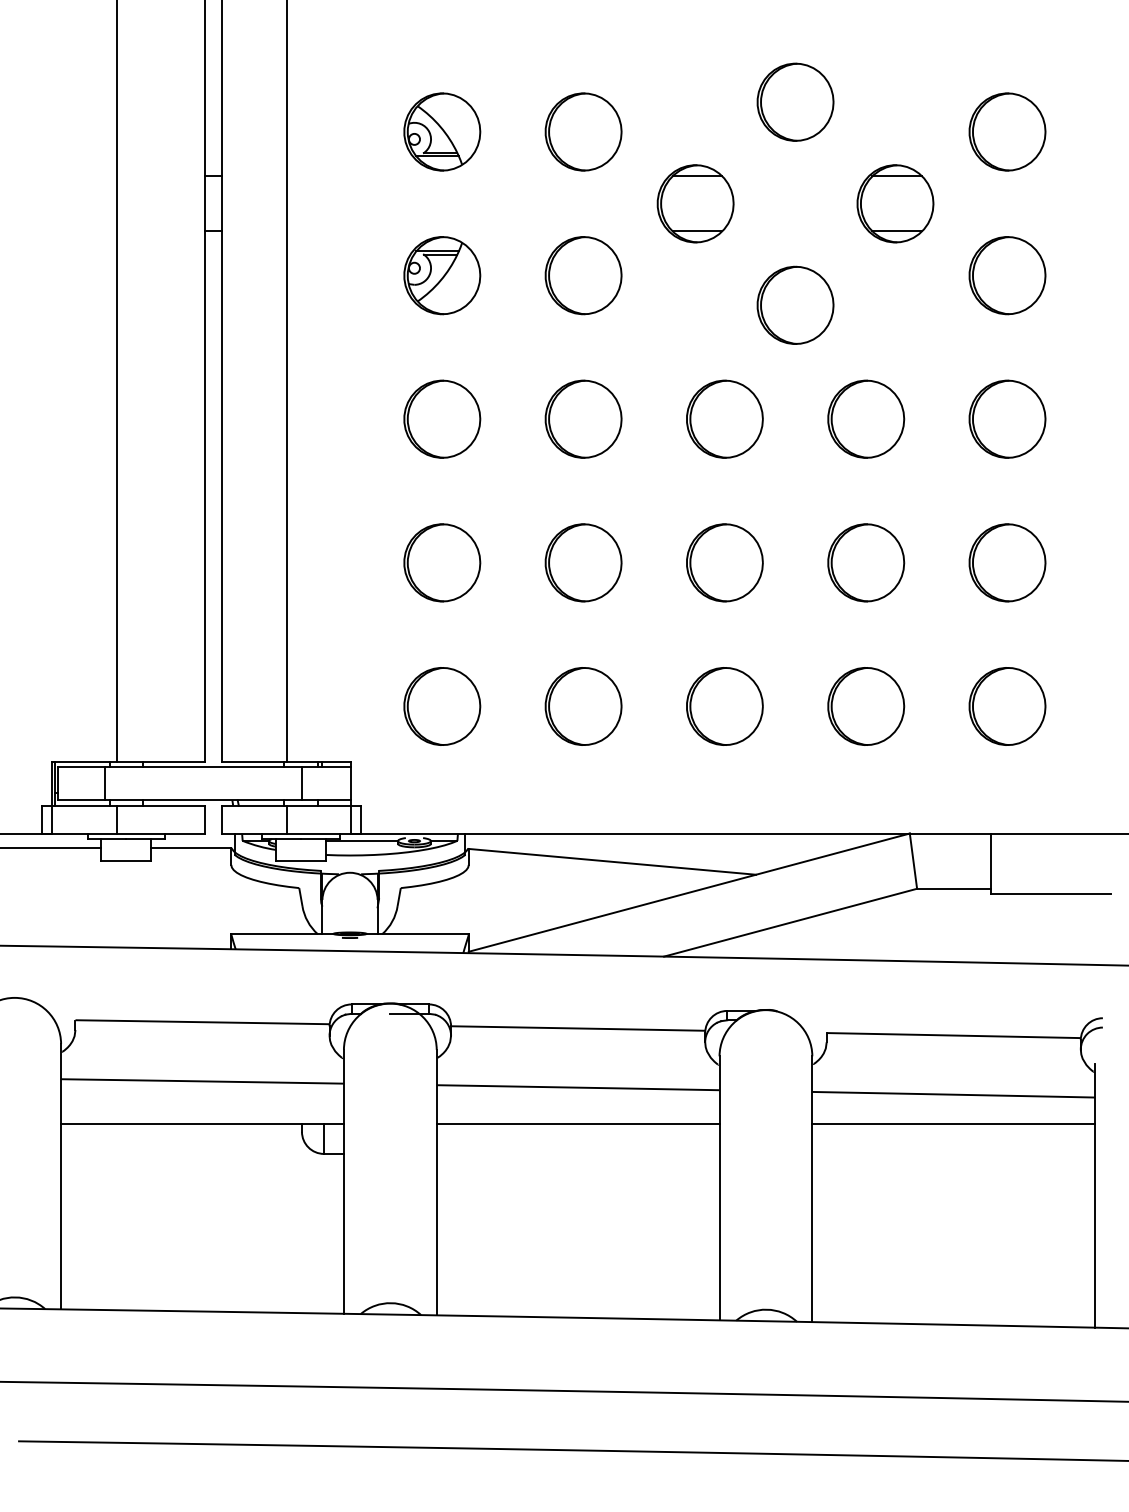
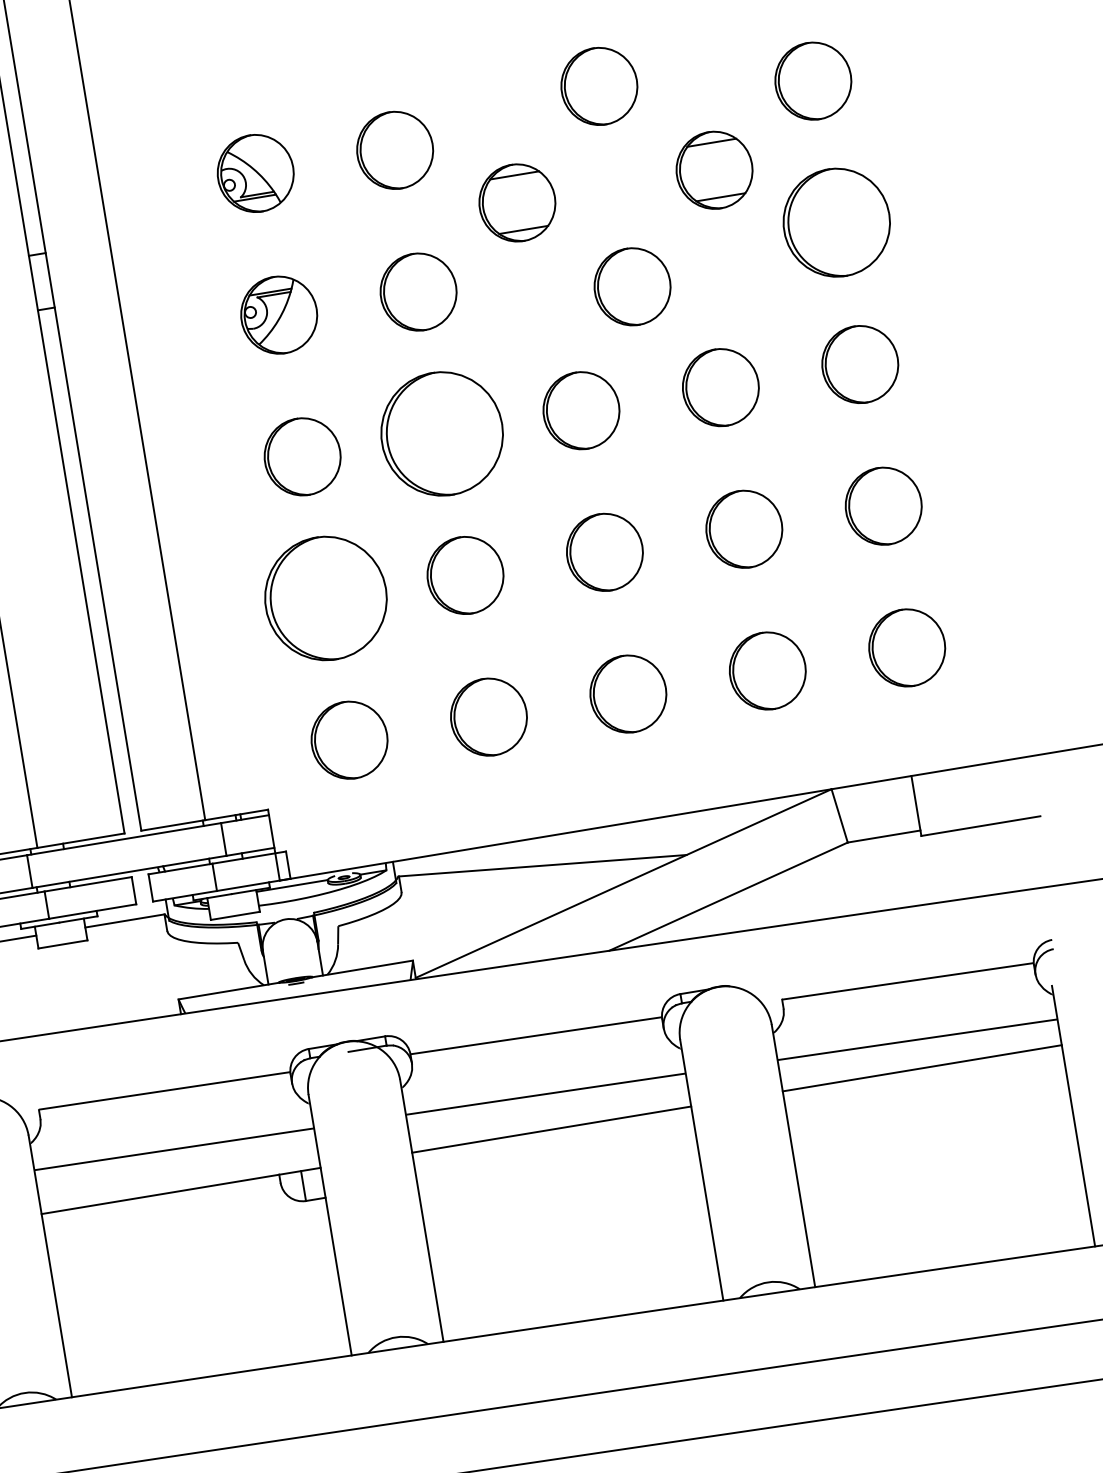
part: (1007, 275) -> (836, 222), size x1.4
part: (583, 418) -> (441, 433), size x1.6
part: (442, 562) -> (326, 598), size x1.6

